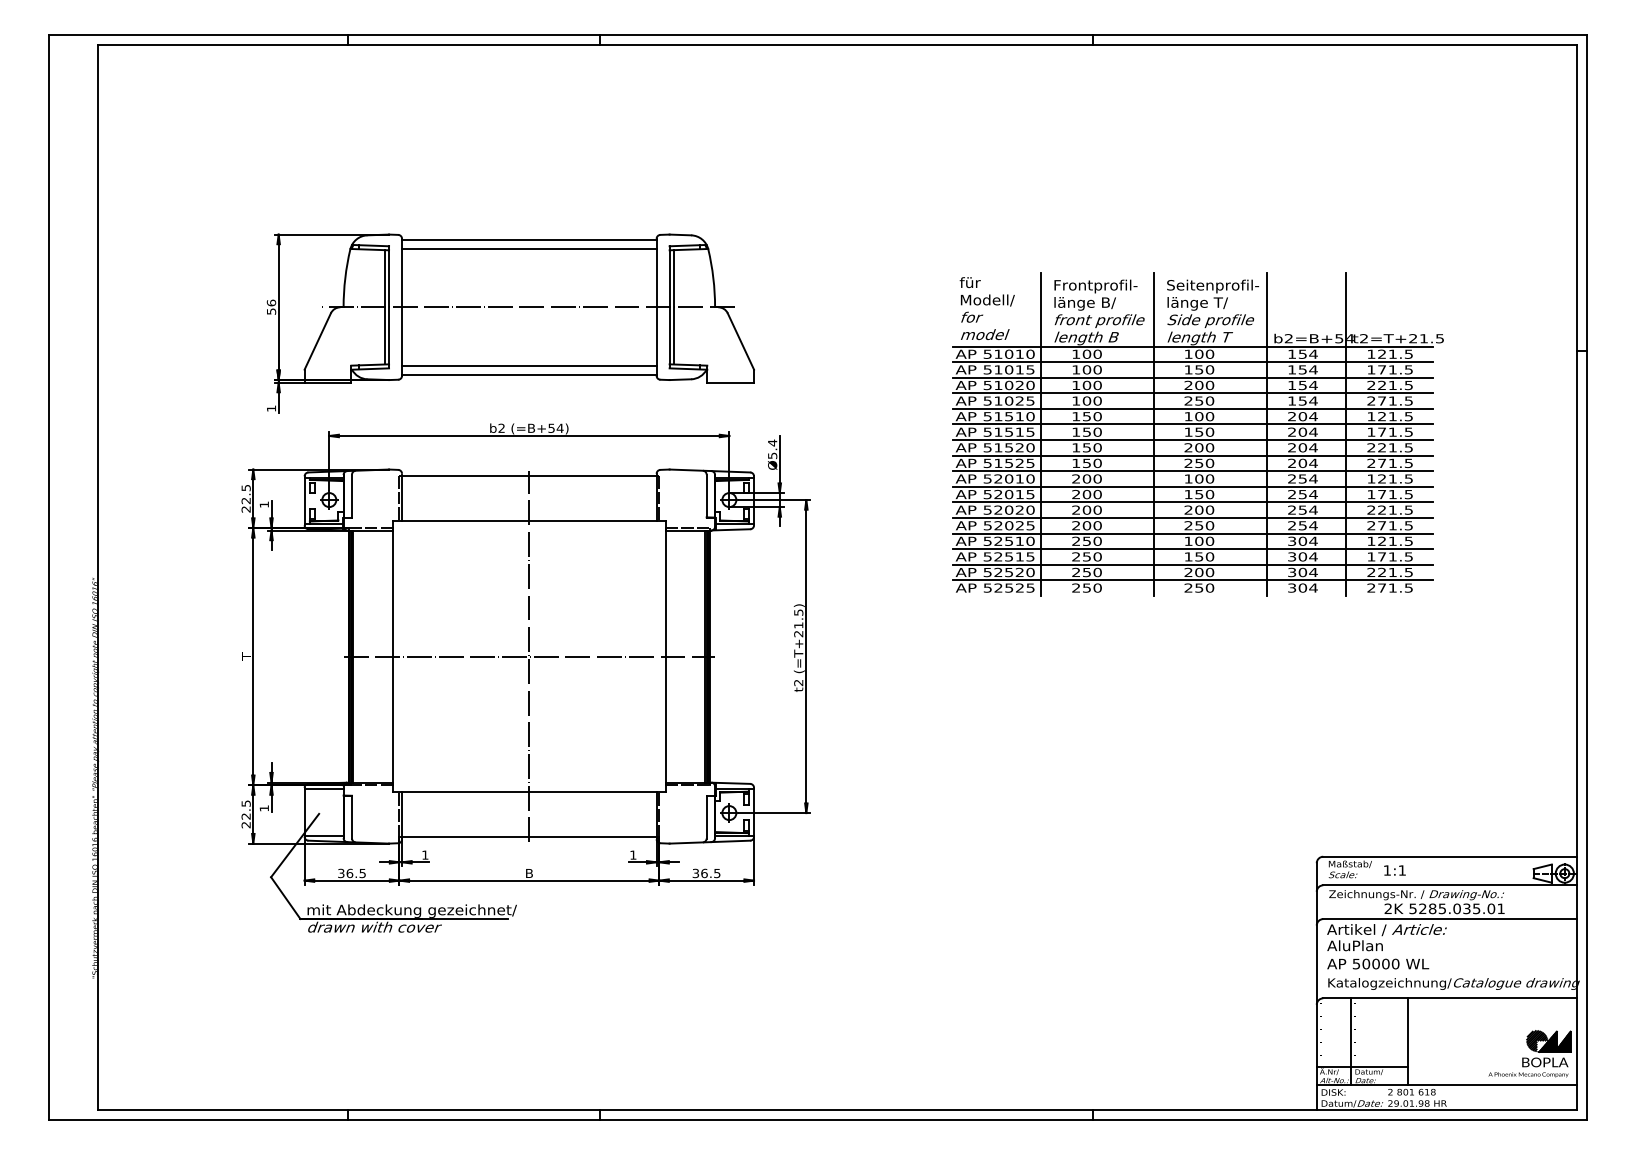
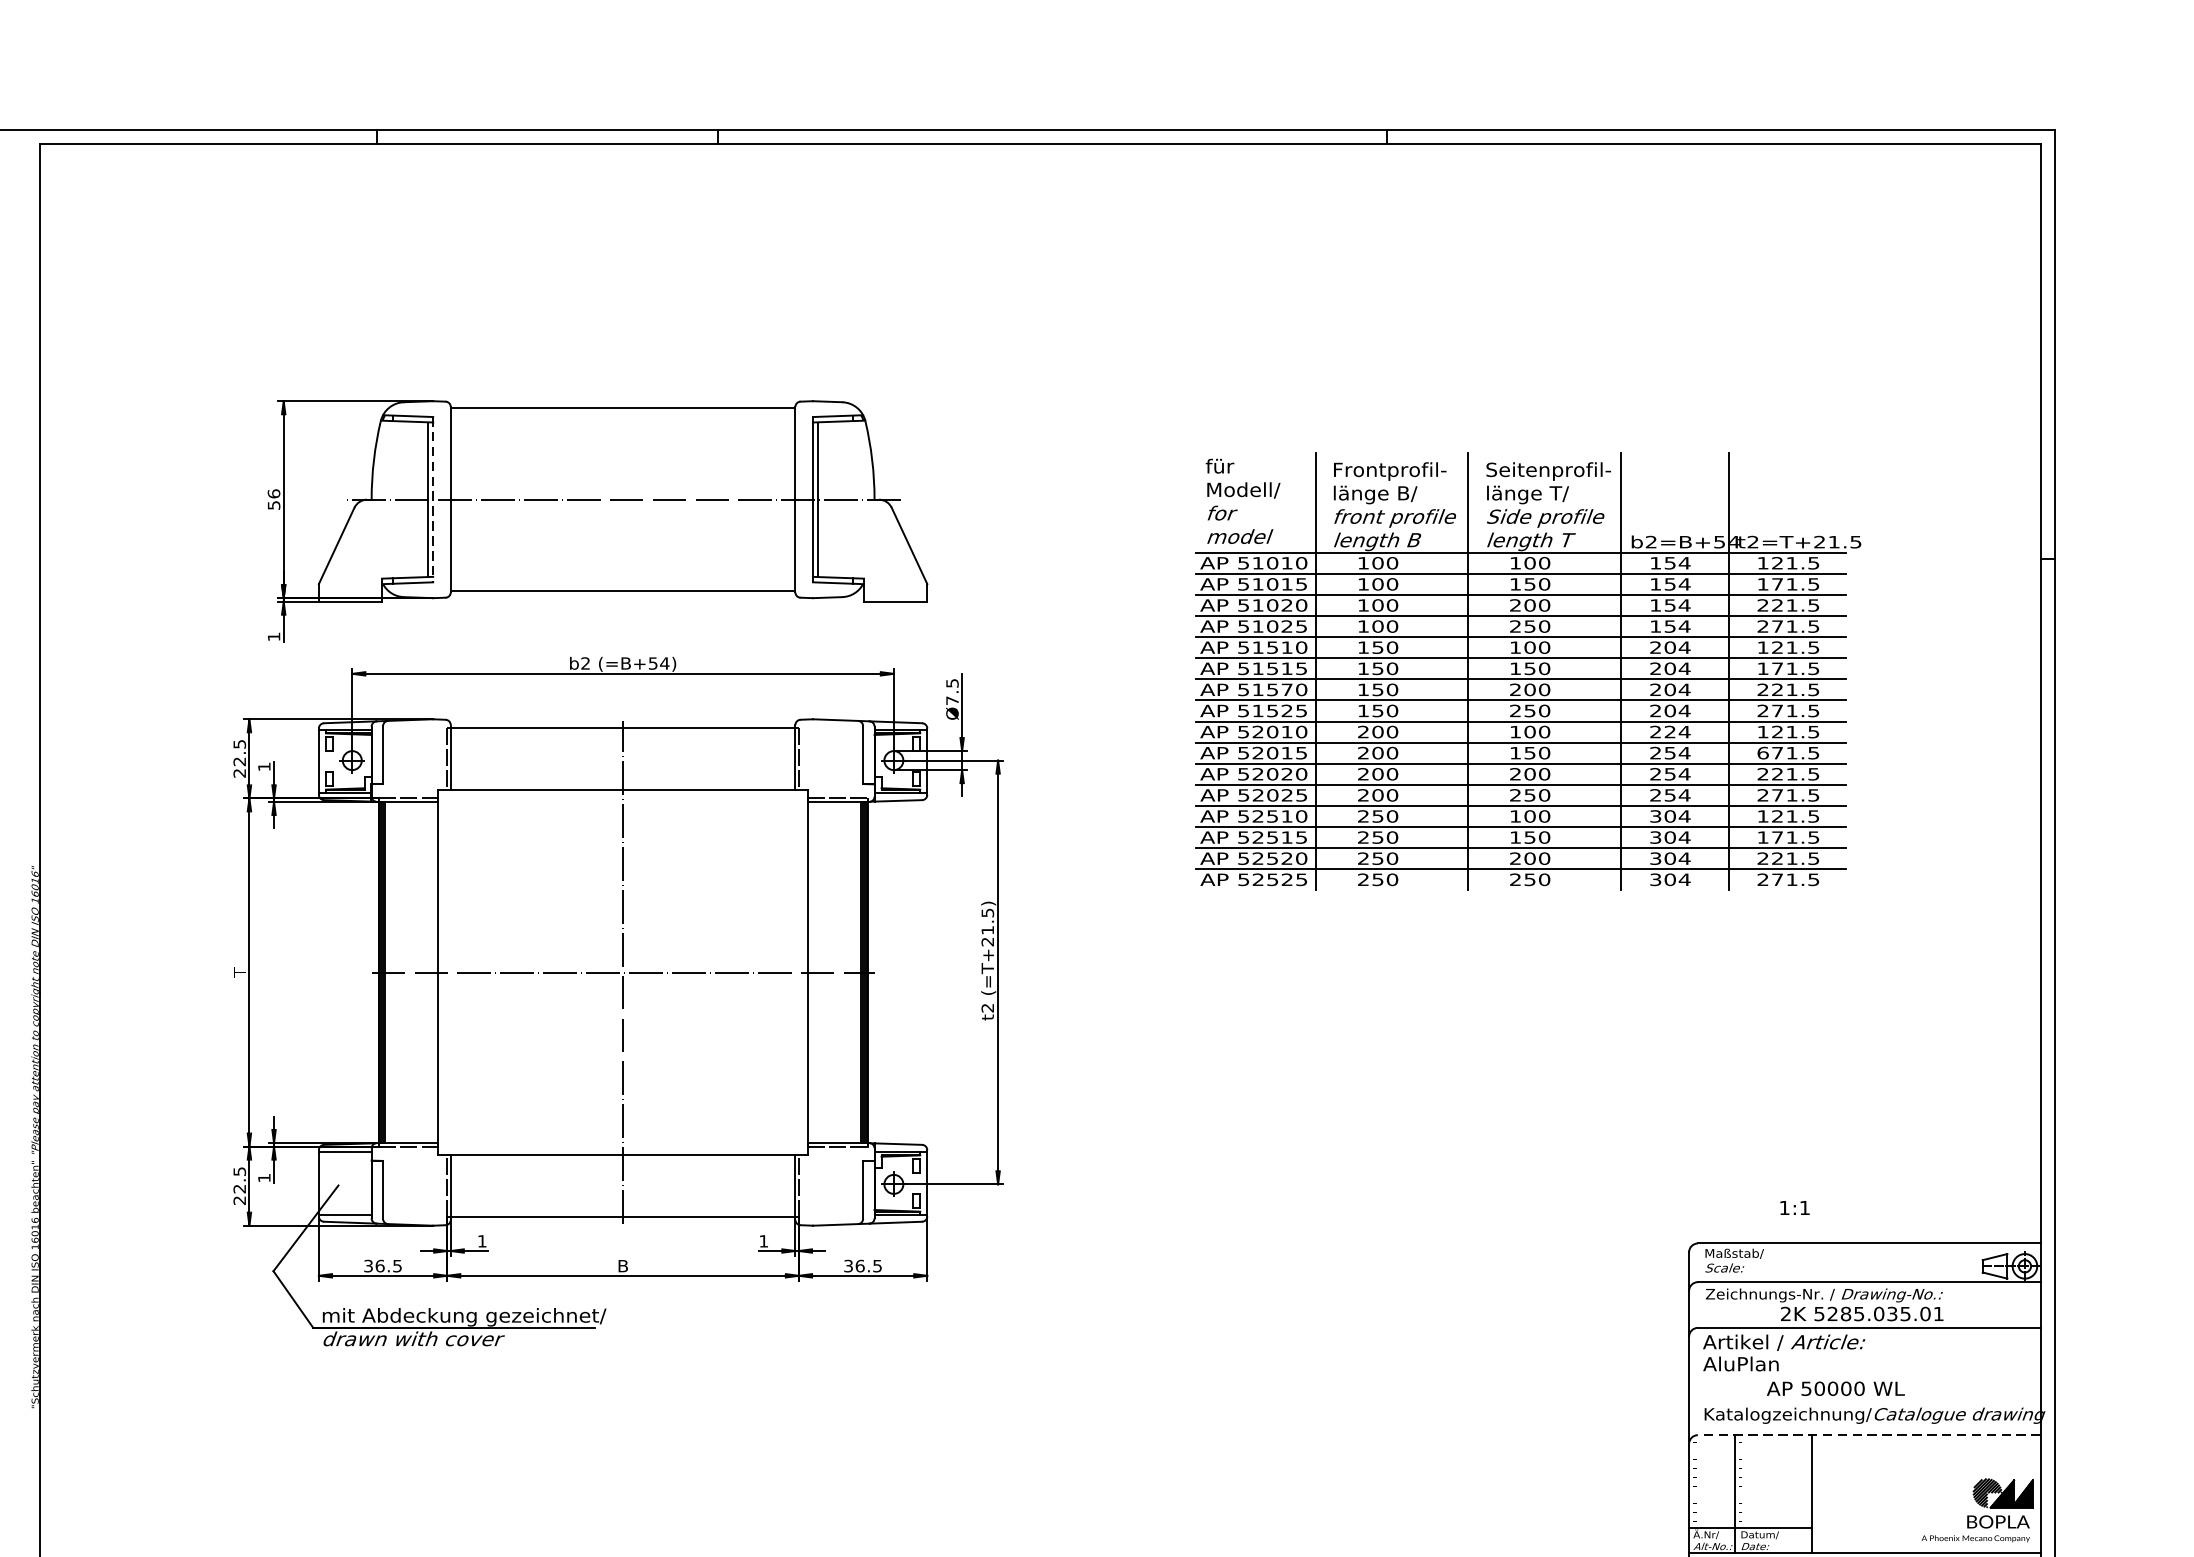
line: (529, 248) -> (623, 420), removed
line: (389, 307) -> (433, 499), solid -> dashed
line: (529, 365) -> (623, 578), removed
text: (1019, 447) -> (1286, 689), 51520 -> 51570
text: (772, 449) -> (952, 692), Ø5.4 -> Ø7.5
text: (1302, 478) -> (1669, 731), 254 -> 224
text: (1371, 494) -> (1763, 753), 171.5 -> 671.5
text: (1394, 870) -> (1794, 1207), moved
text: (1378, 963) -> (1836, 1388), moved
line: (1449, 998) -> (1868, 1435), solid -> dashed

